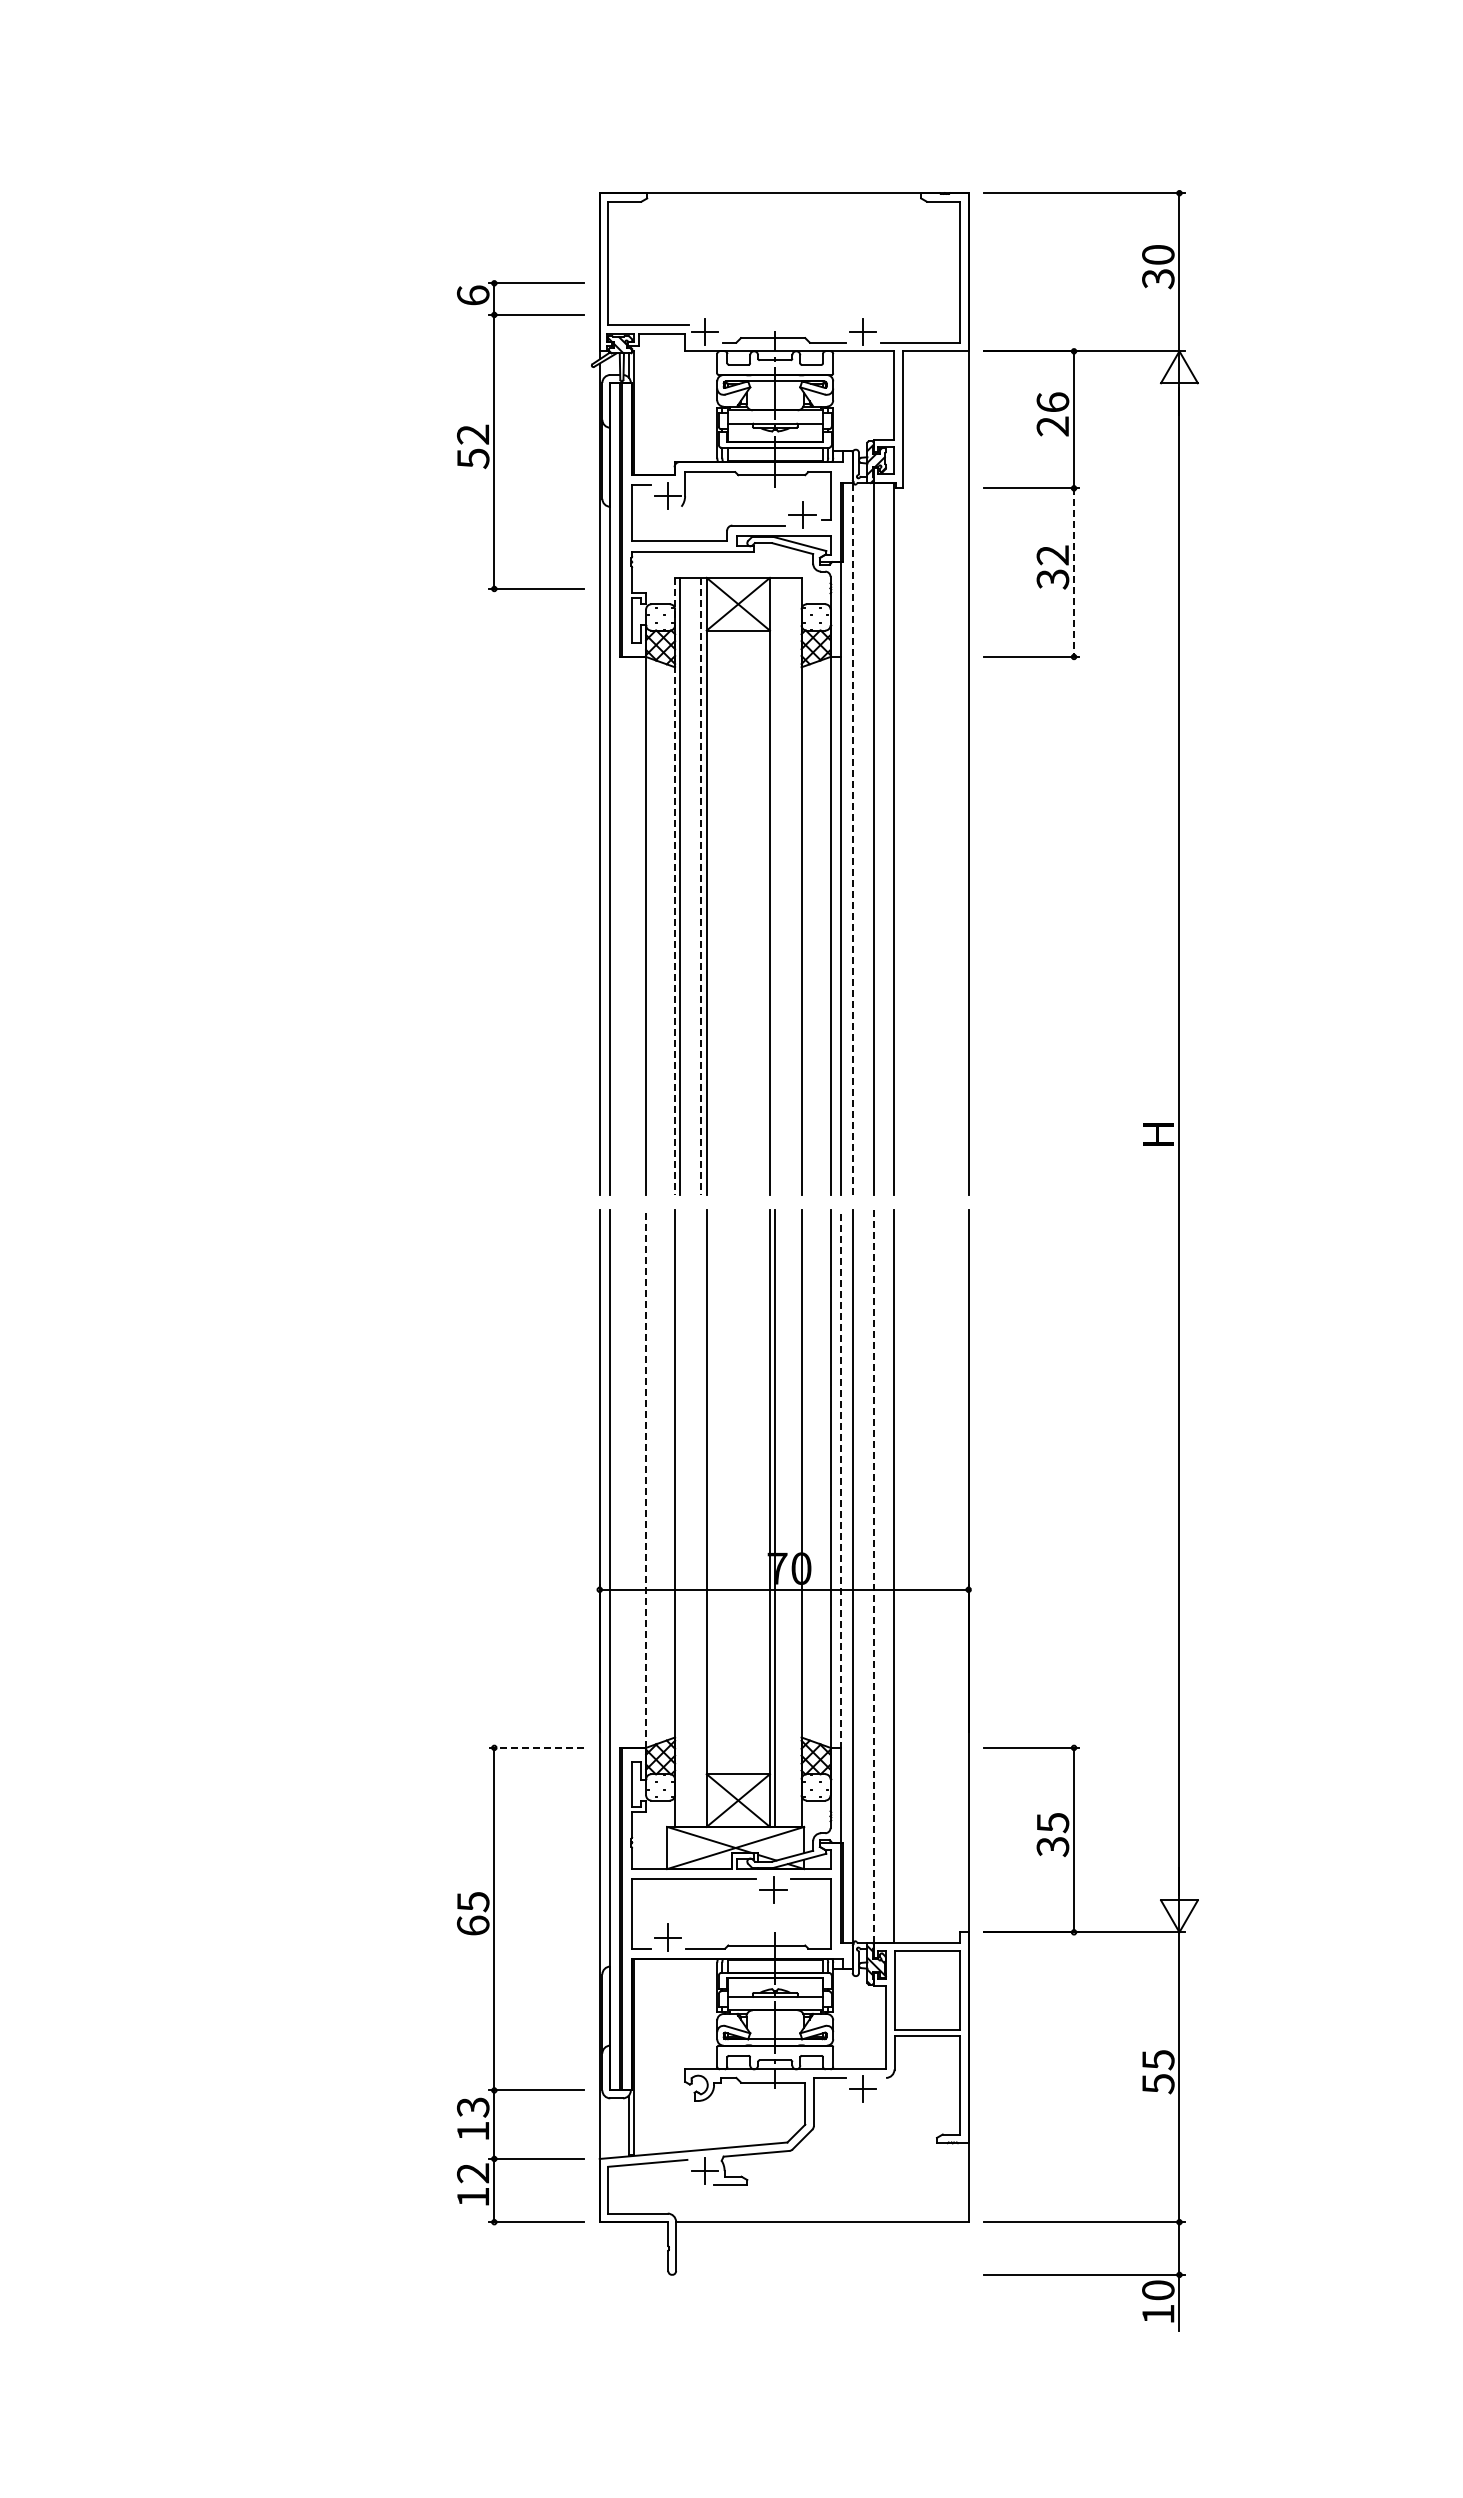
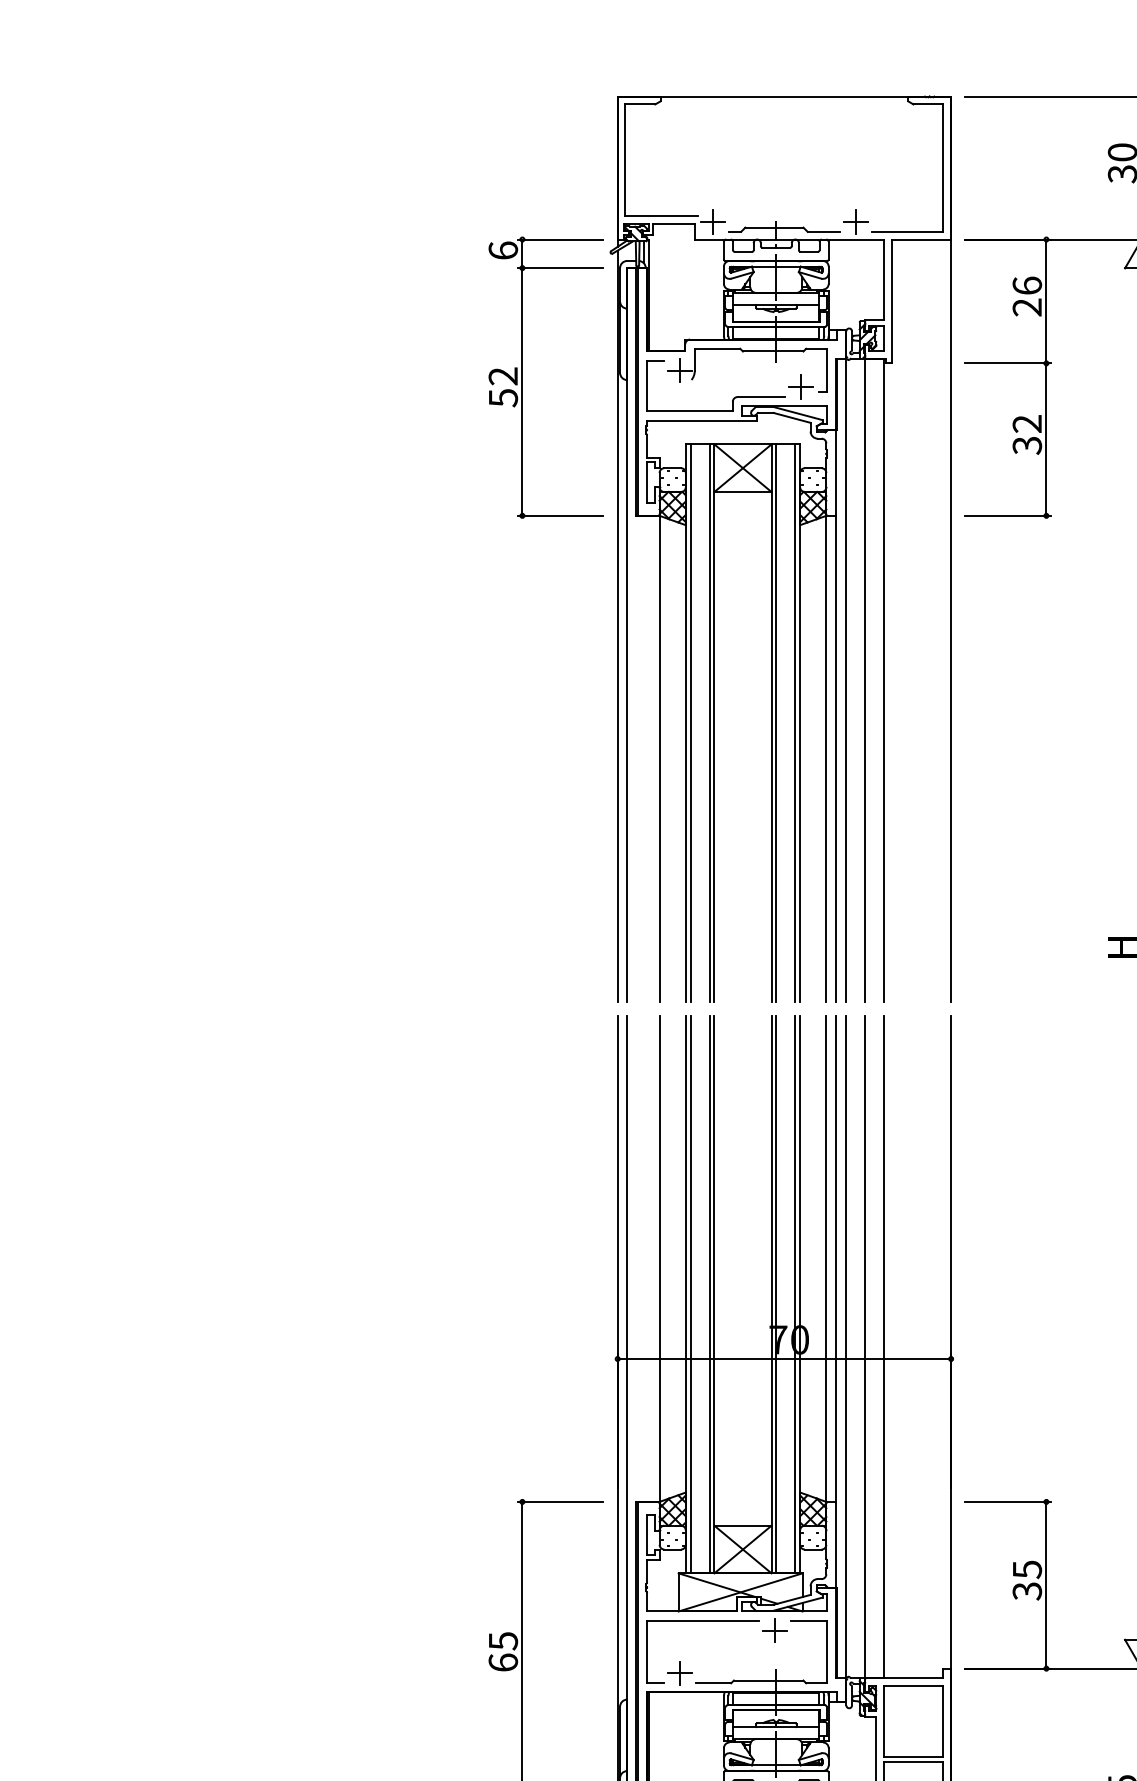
part: (494, 436) -> (522, 378), moved
line: (1074, 573) -> (1046, 440), dashed -> solid
line: (852, 822) -> (846, 665), dashed -> solid
line: (775, 885) -> (776, 722), added
line: (796, 885) -> (795, 722), added
line: (675, 886) -> (686, 723), dashed -> solid
line: (701, 886) -> (709, 723), dashed -> solid
line: (646, 1479) -> (659, 1259), dashed -> solid
line: (841, 1479) -> (836, 1259), dashed -> solid
line: (680, 1518) -> (690, 1294), added
line: (701, 1518) -> (709, 1294), added
line: (796, 1518) -> (795, 1294), added
line: (873, 1577) -> (865, 1347), dashed -> solid
line: (536, 1747) -> (560, 1501), dashed -> solid

